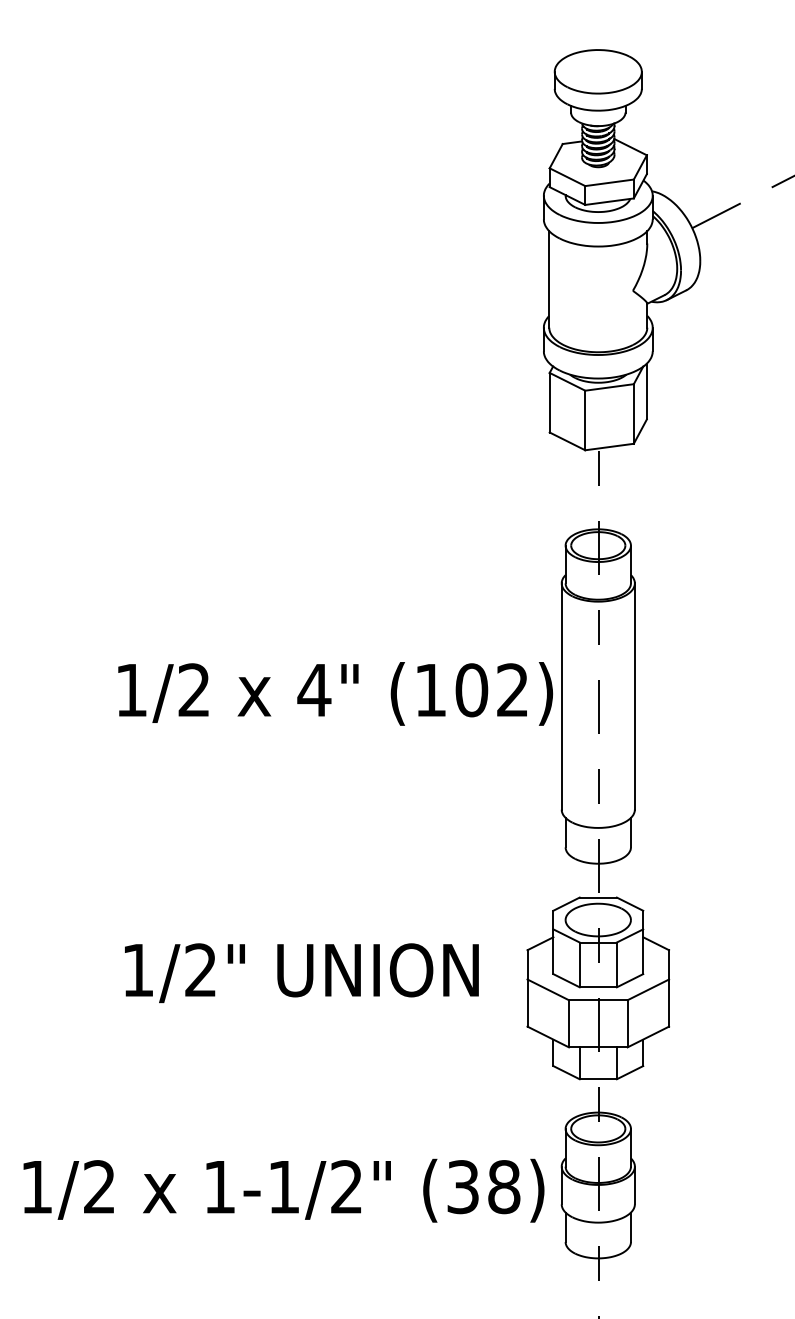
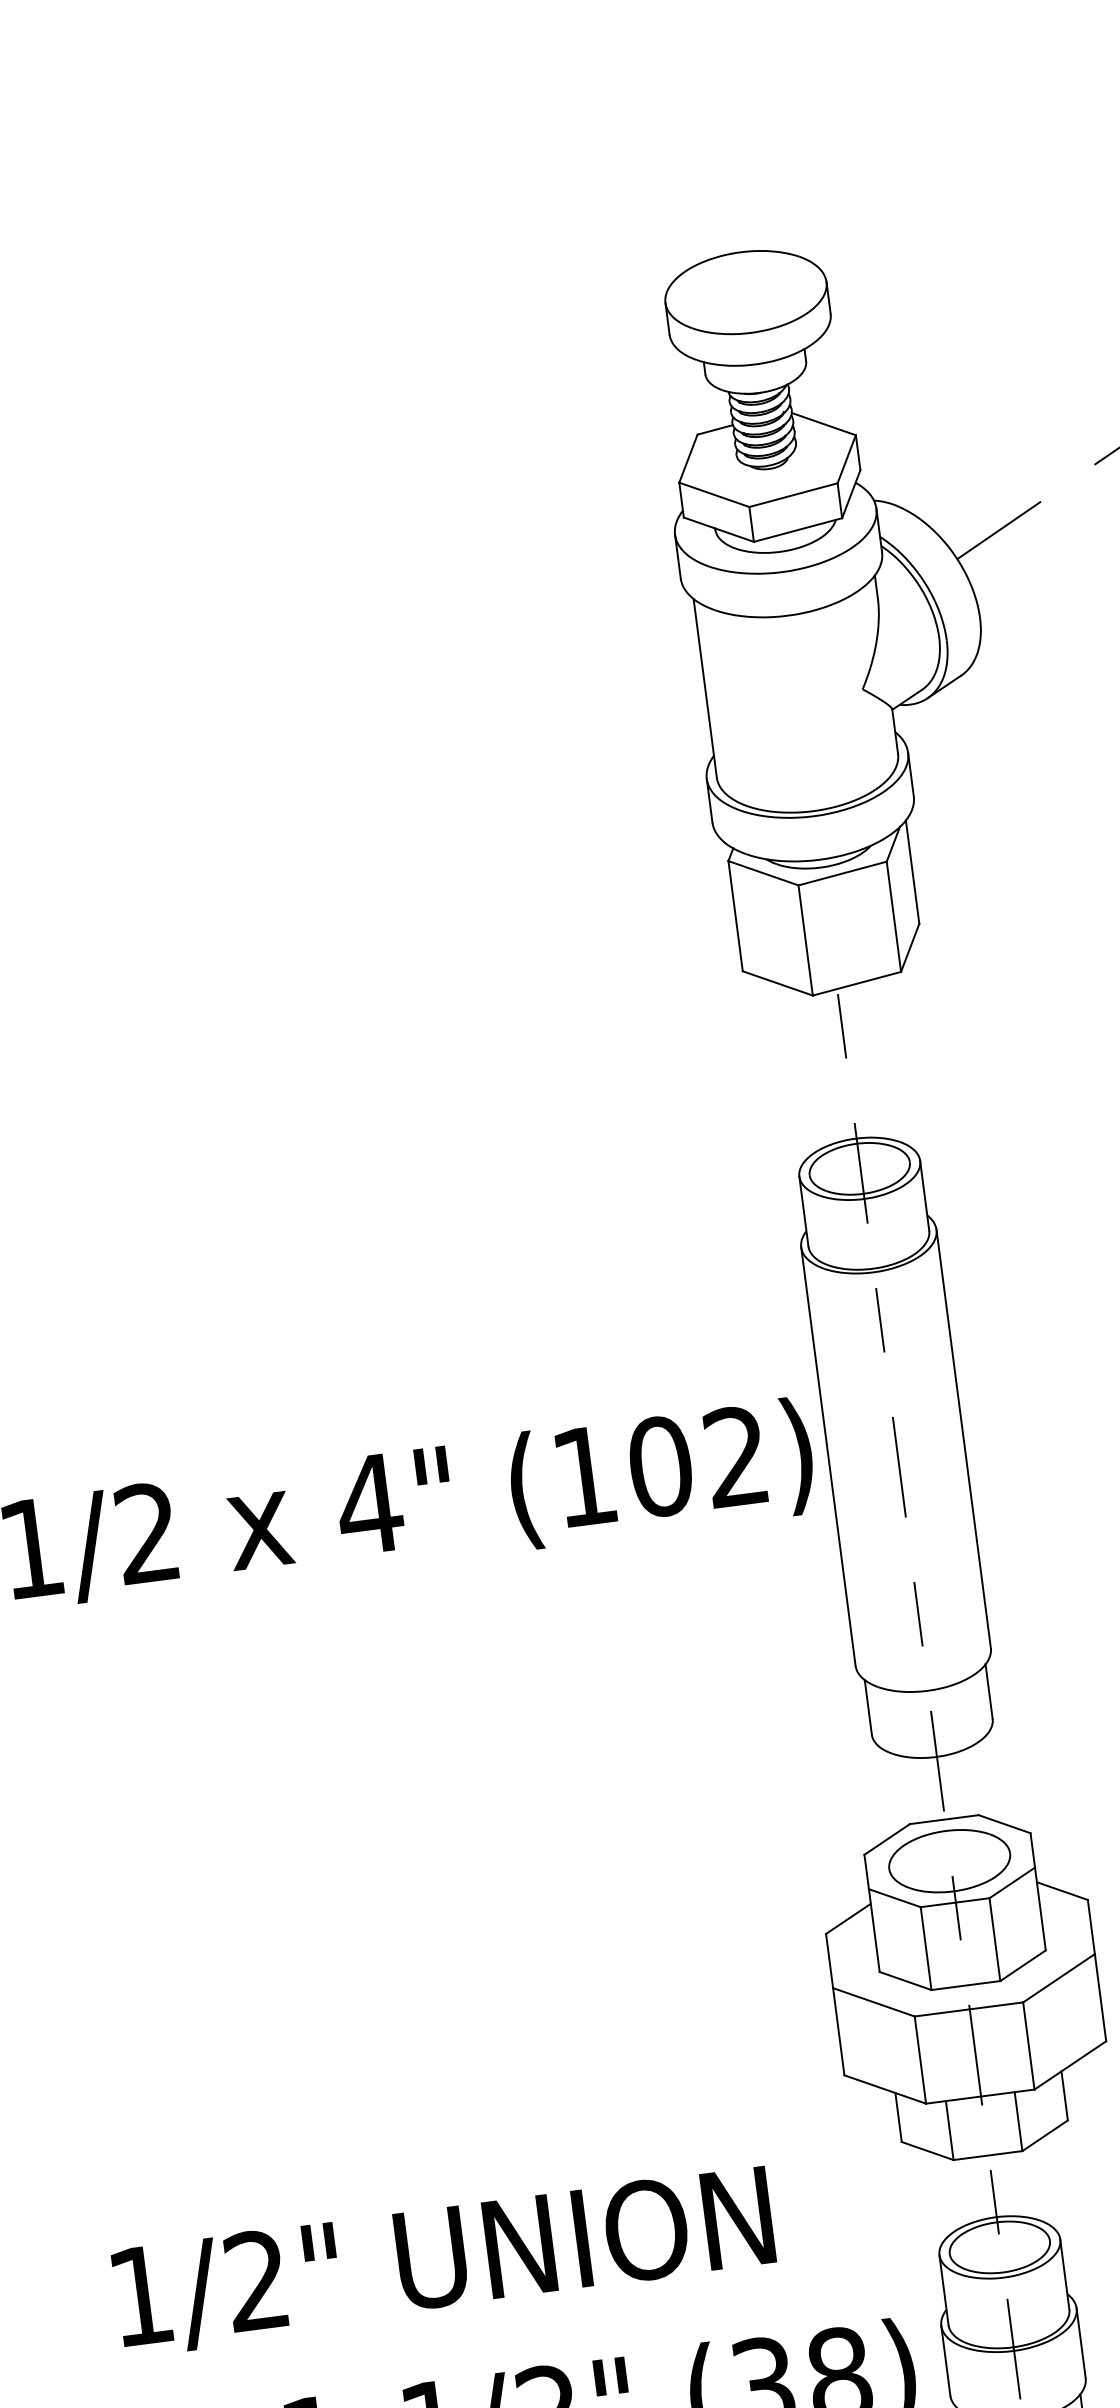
text: (301, 973) -> (443, 2262), moved

